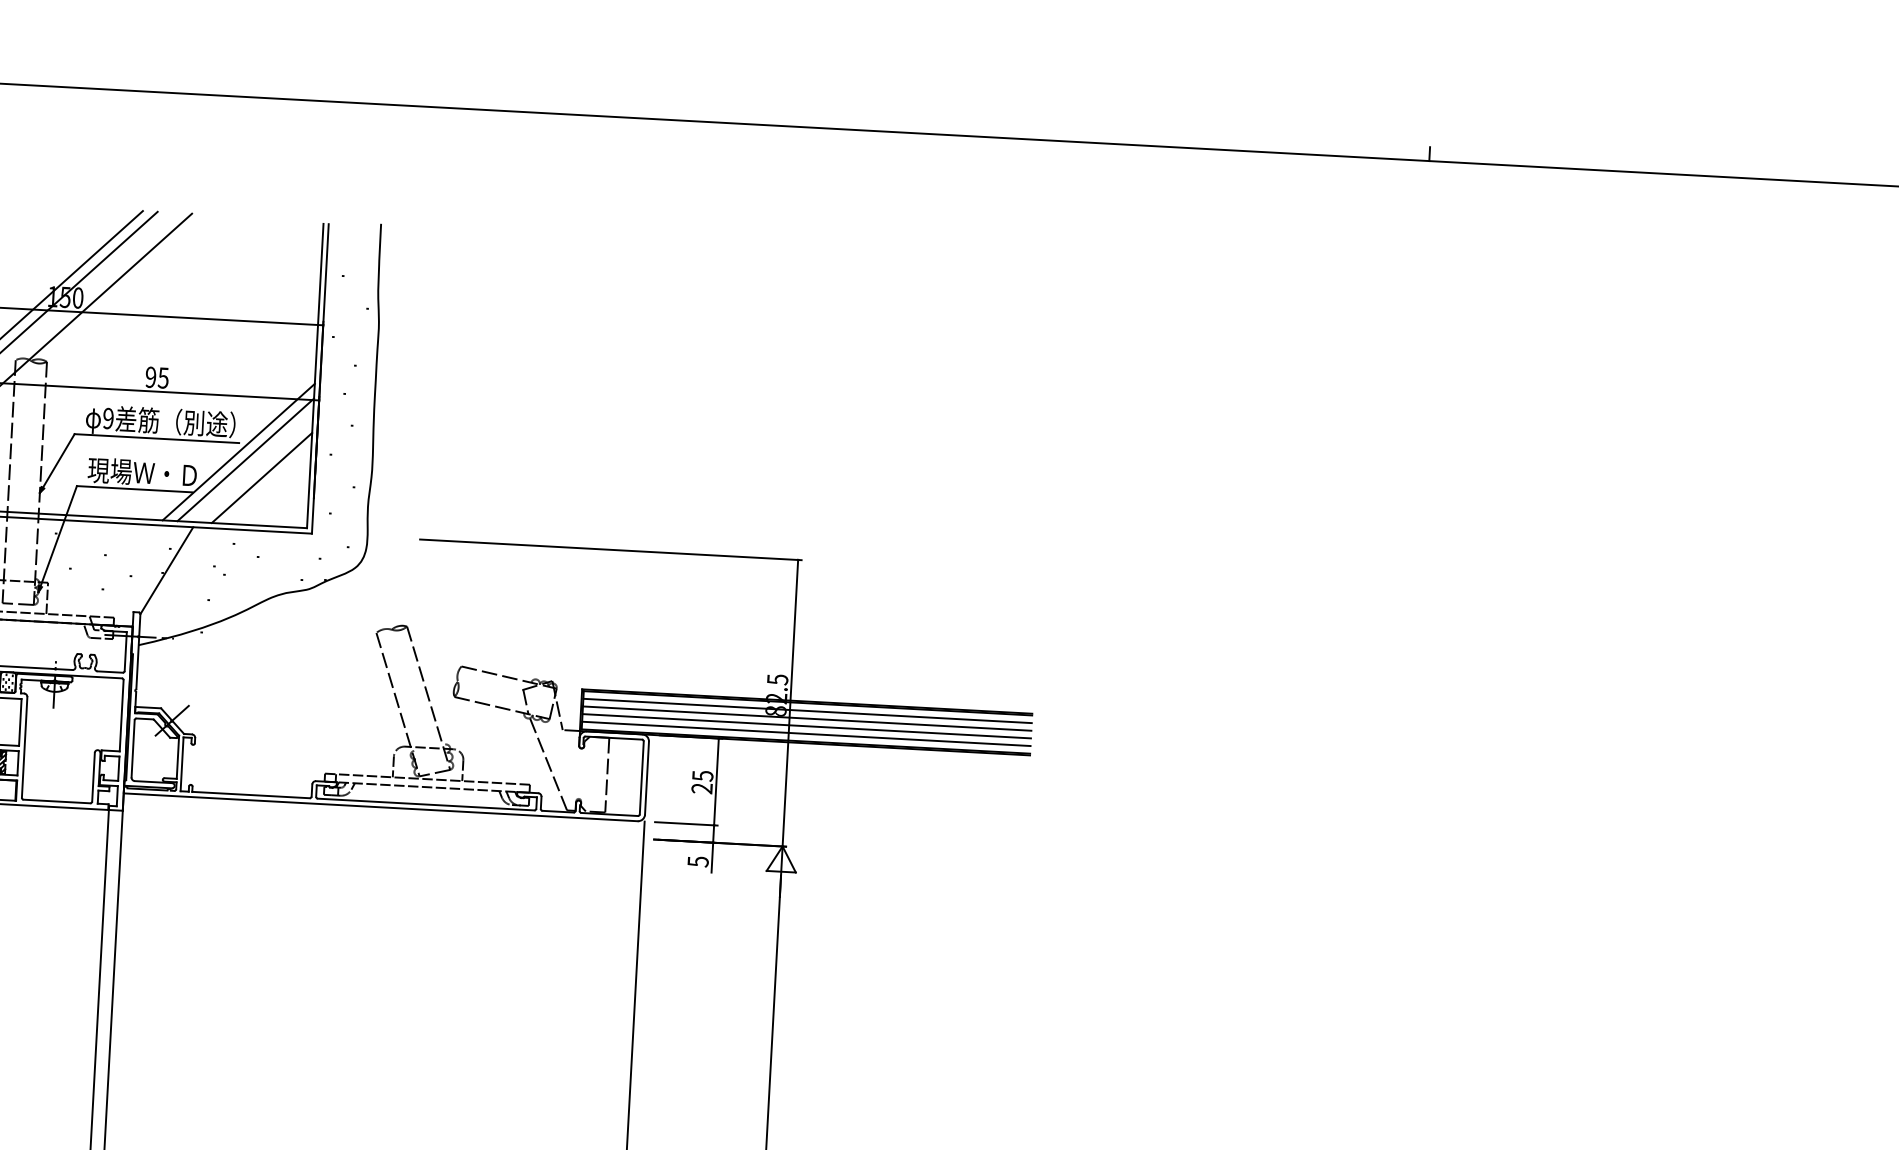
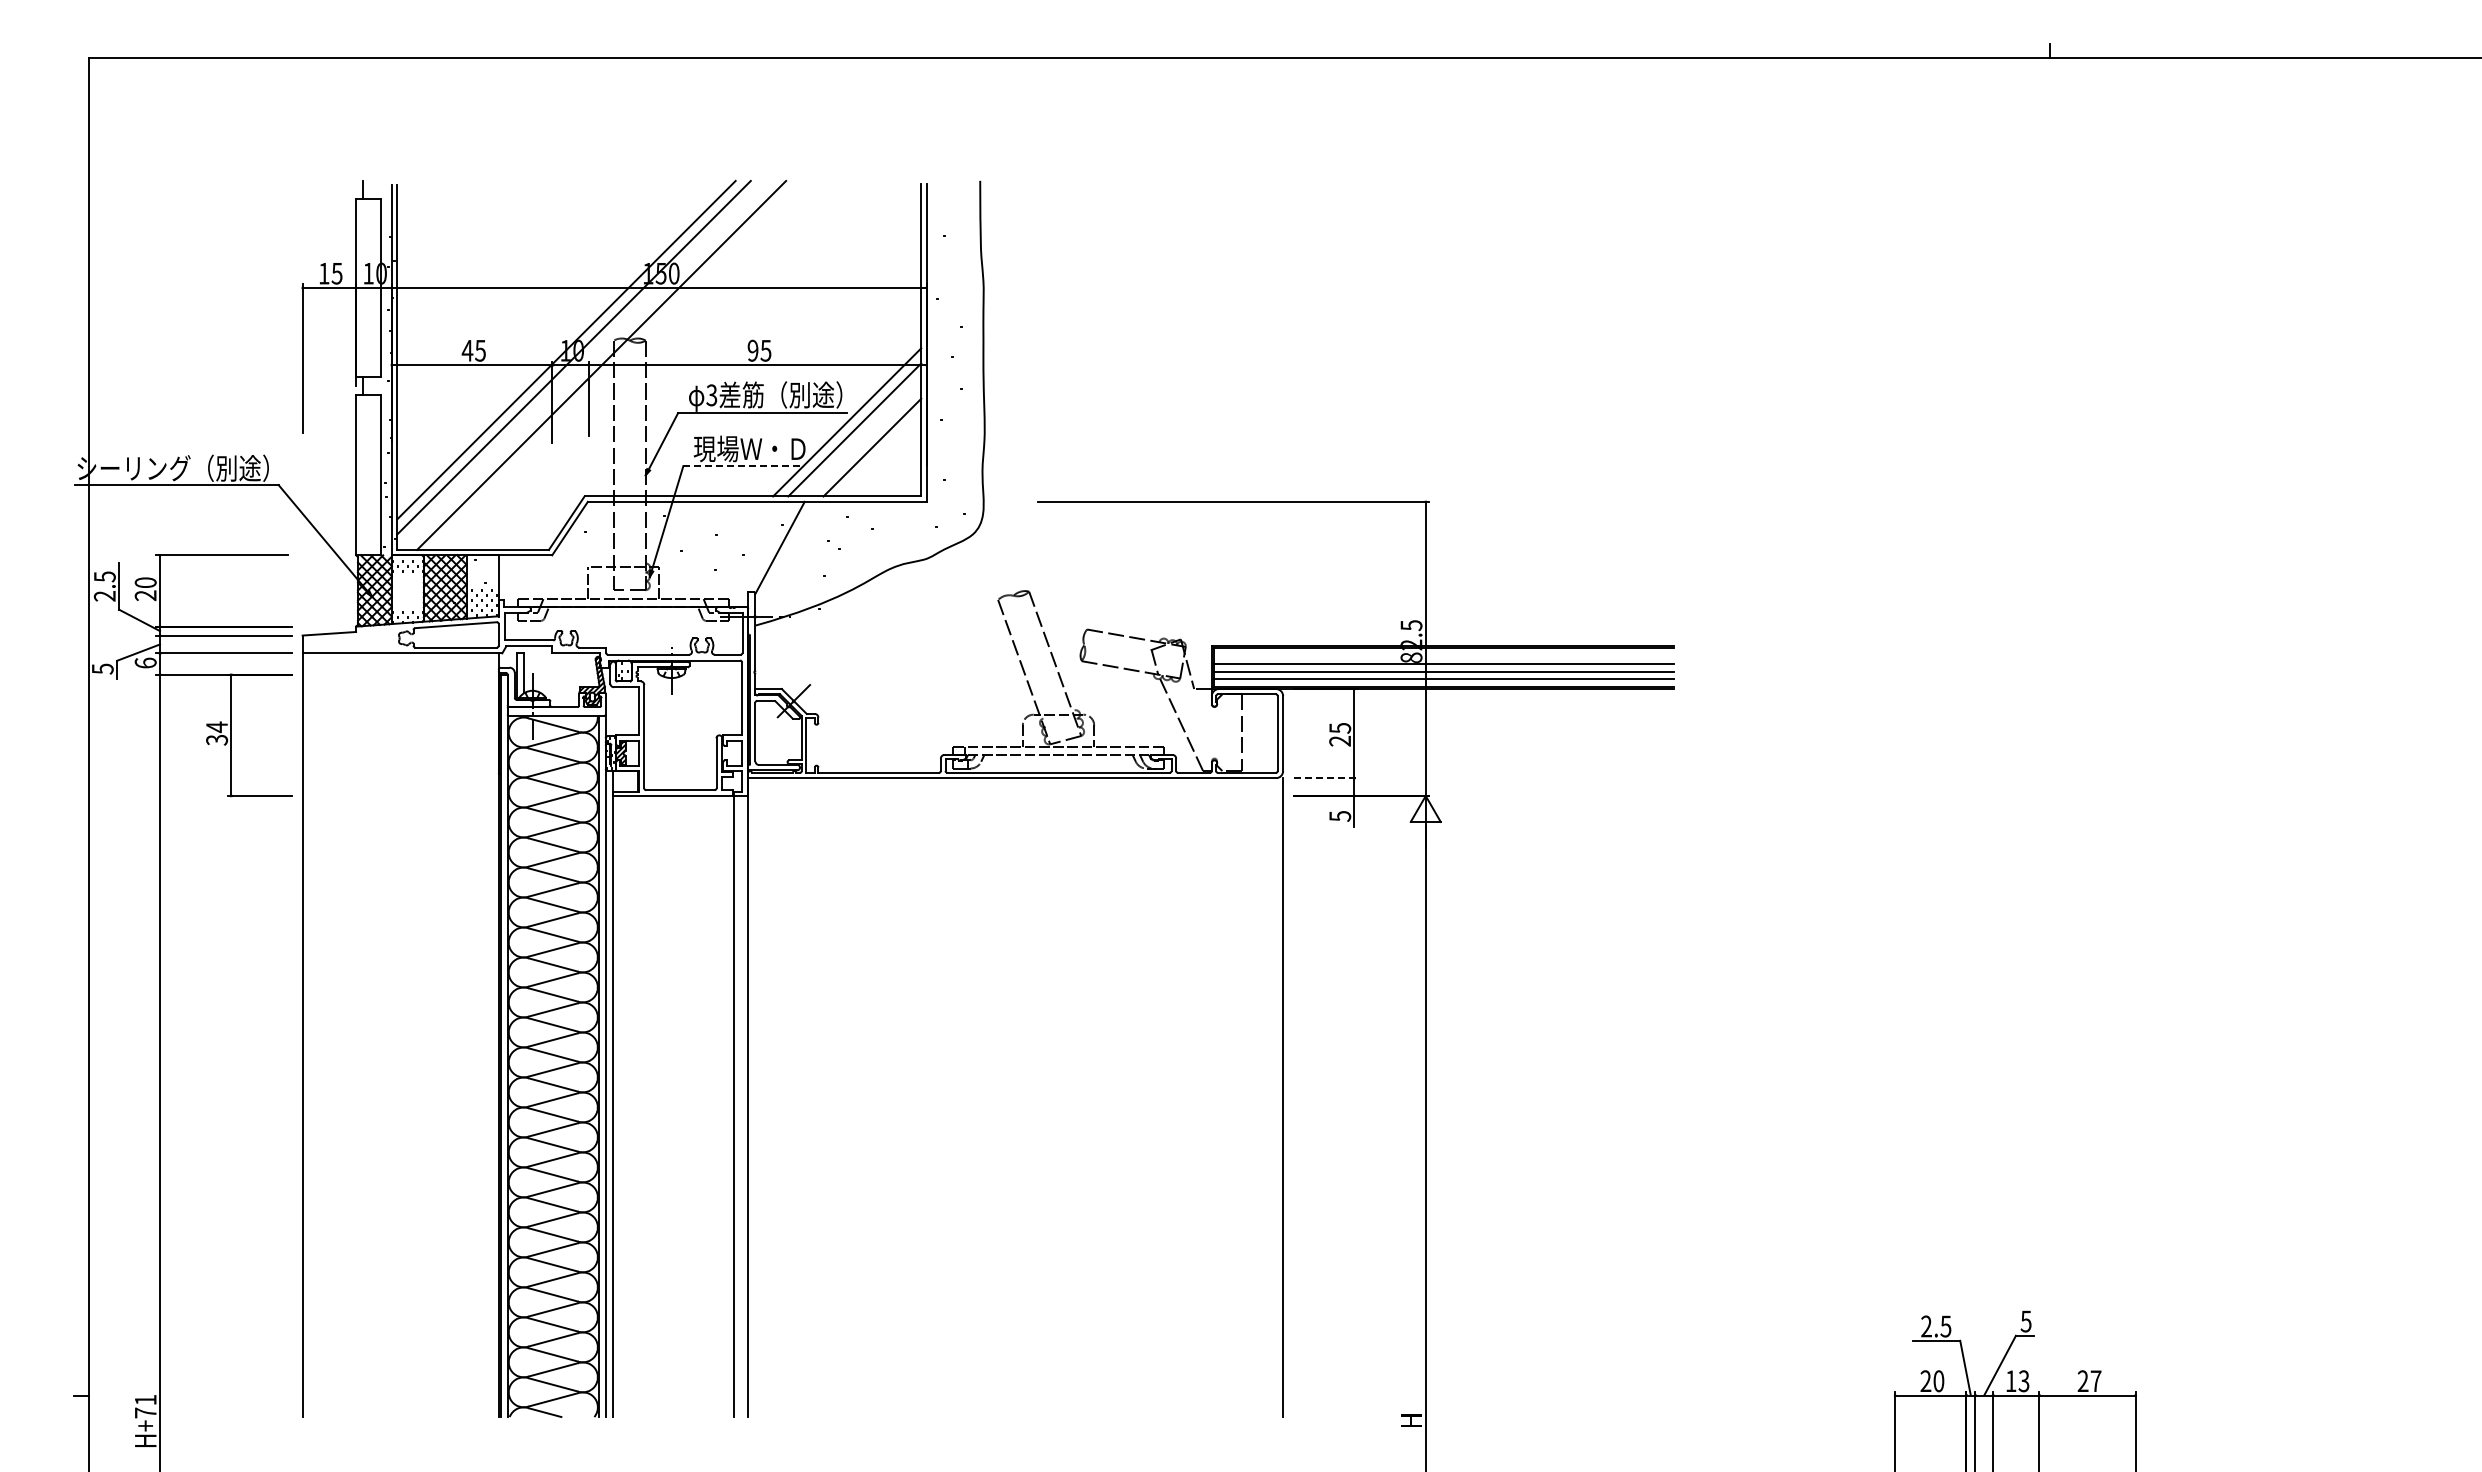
text: (108, 418) -> (711, 395), 9 -> 3
line: (135, 489) -> (743, 466), solid -> dashed
line: (807, 710) -> (1443, 655), removed
line: (686, 824) -> (1326, 778), solid -> dashed

